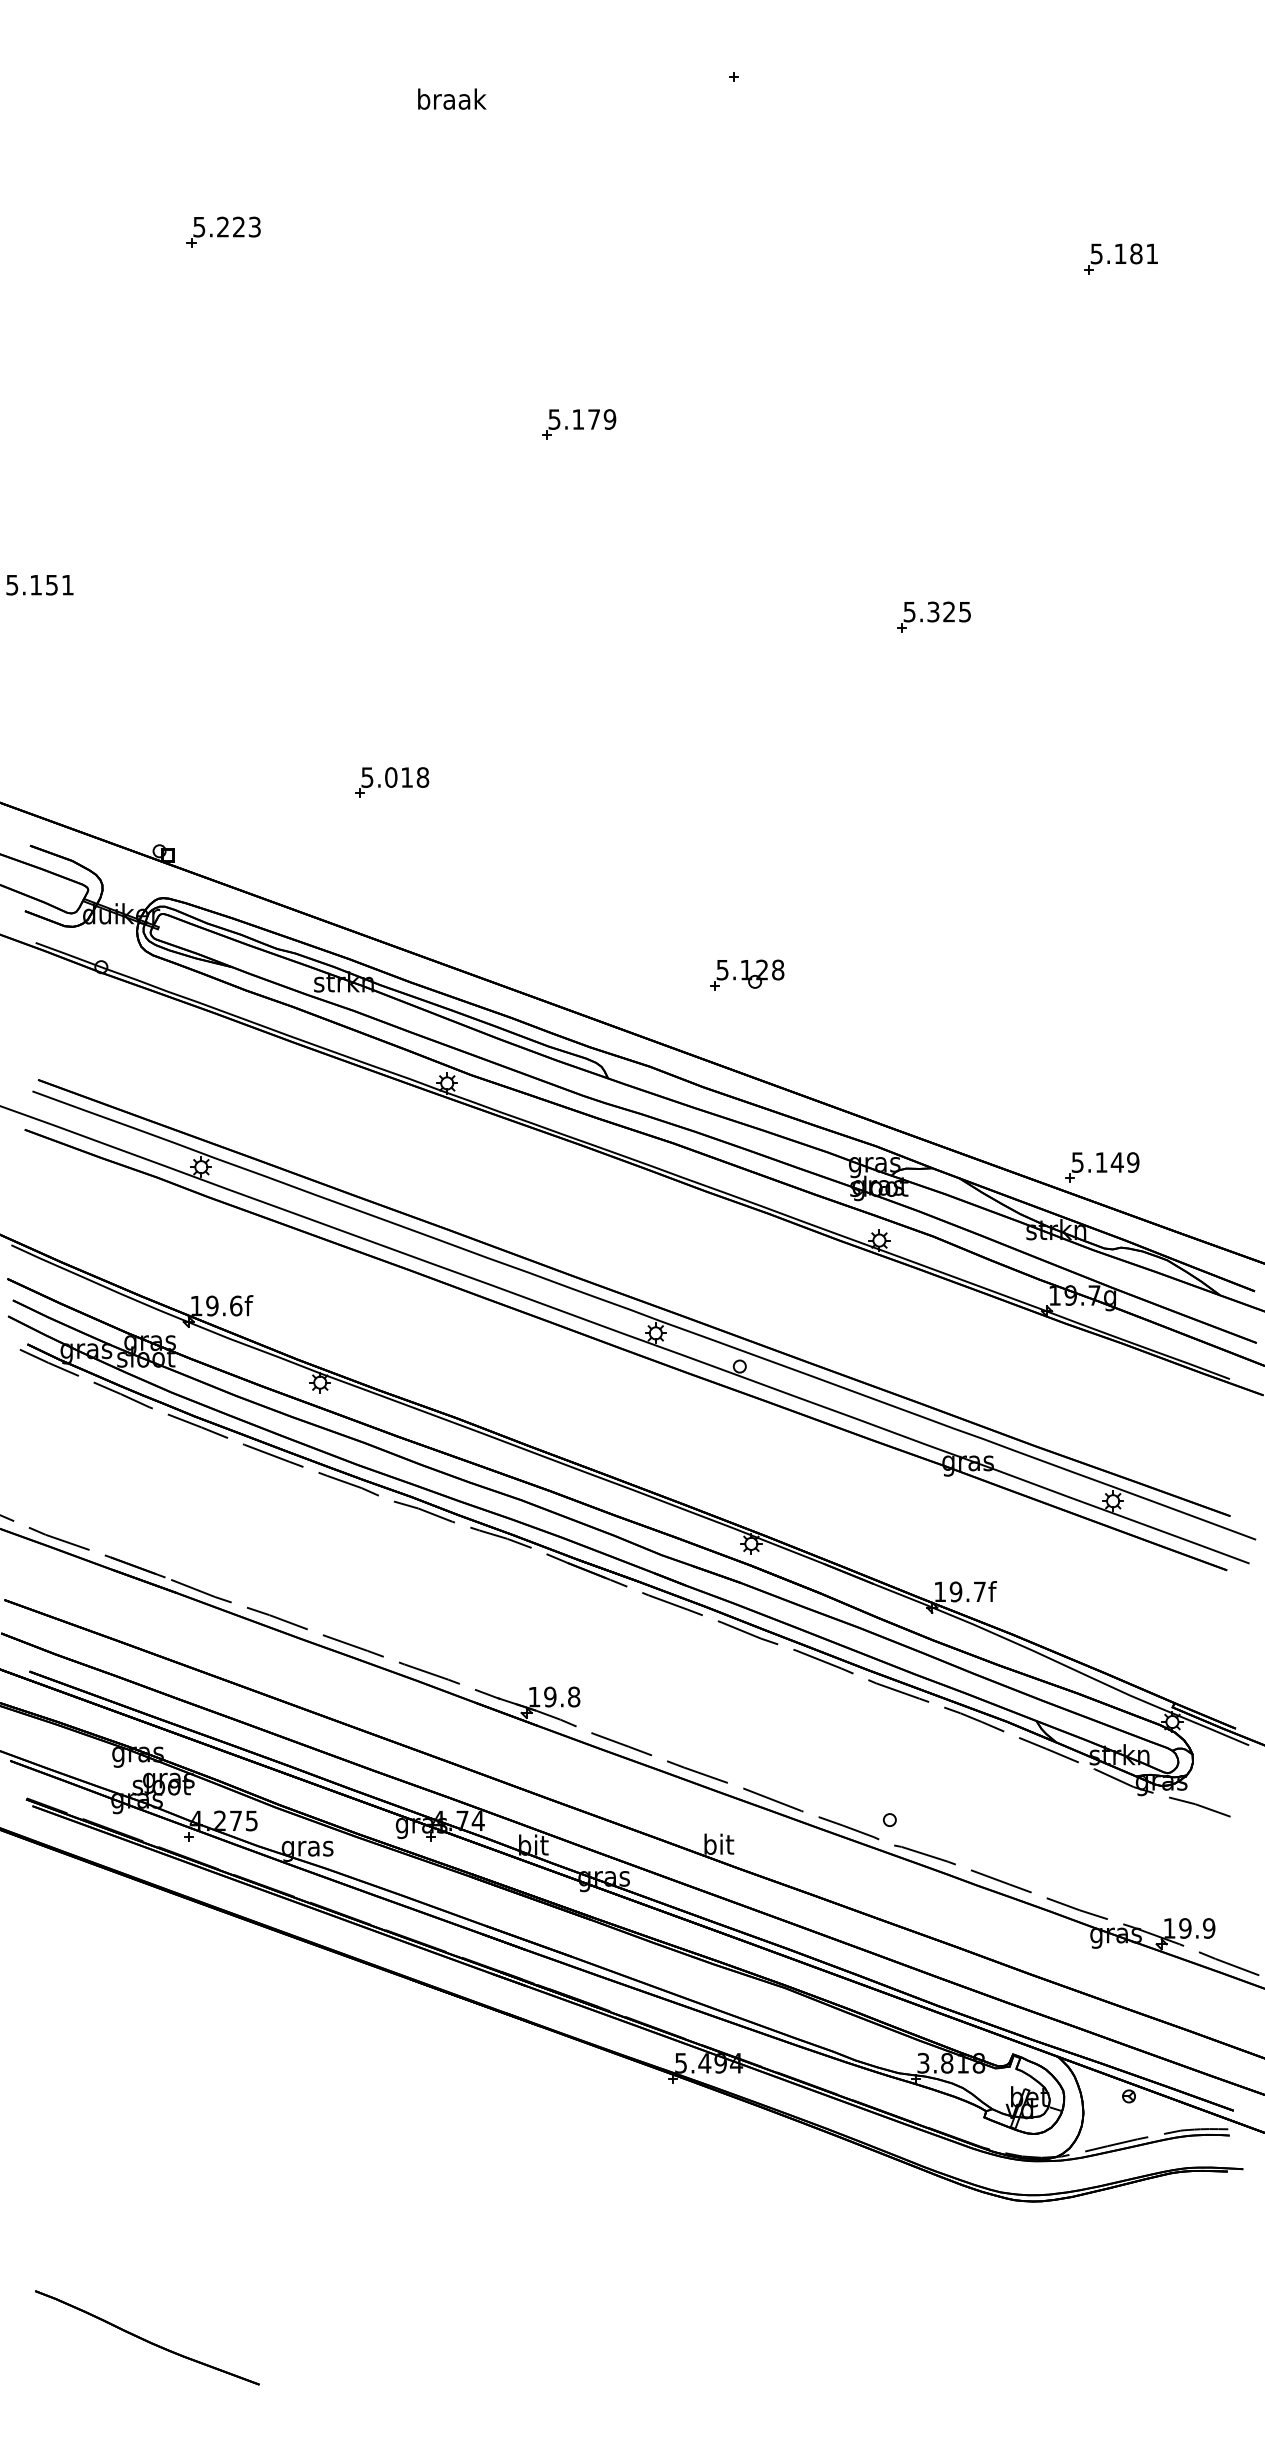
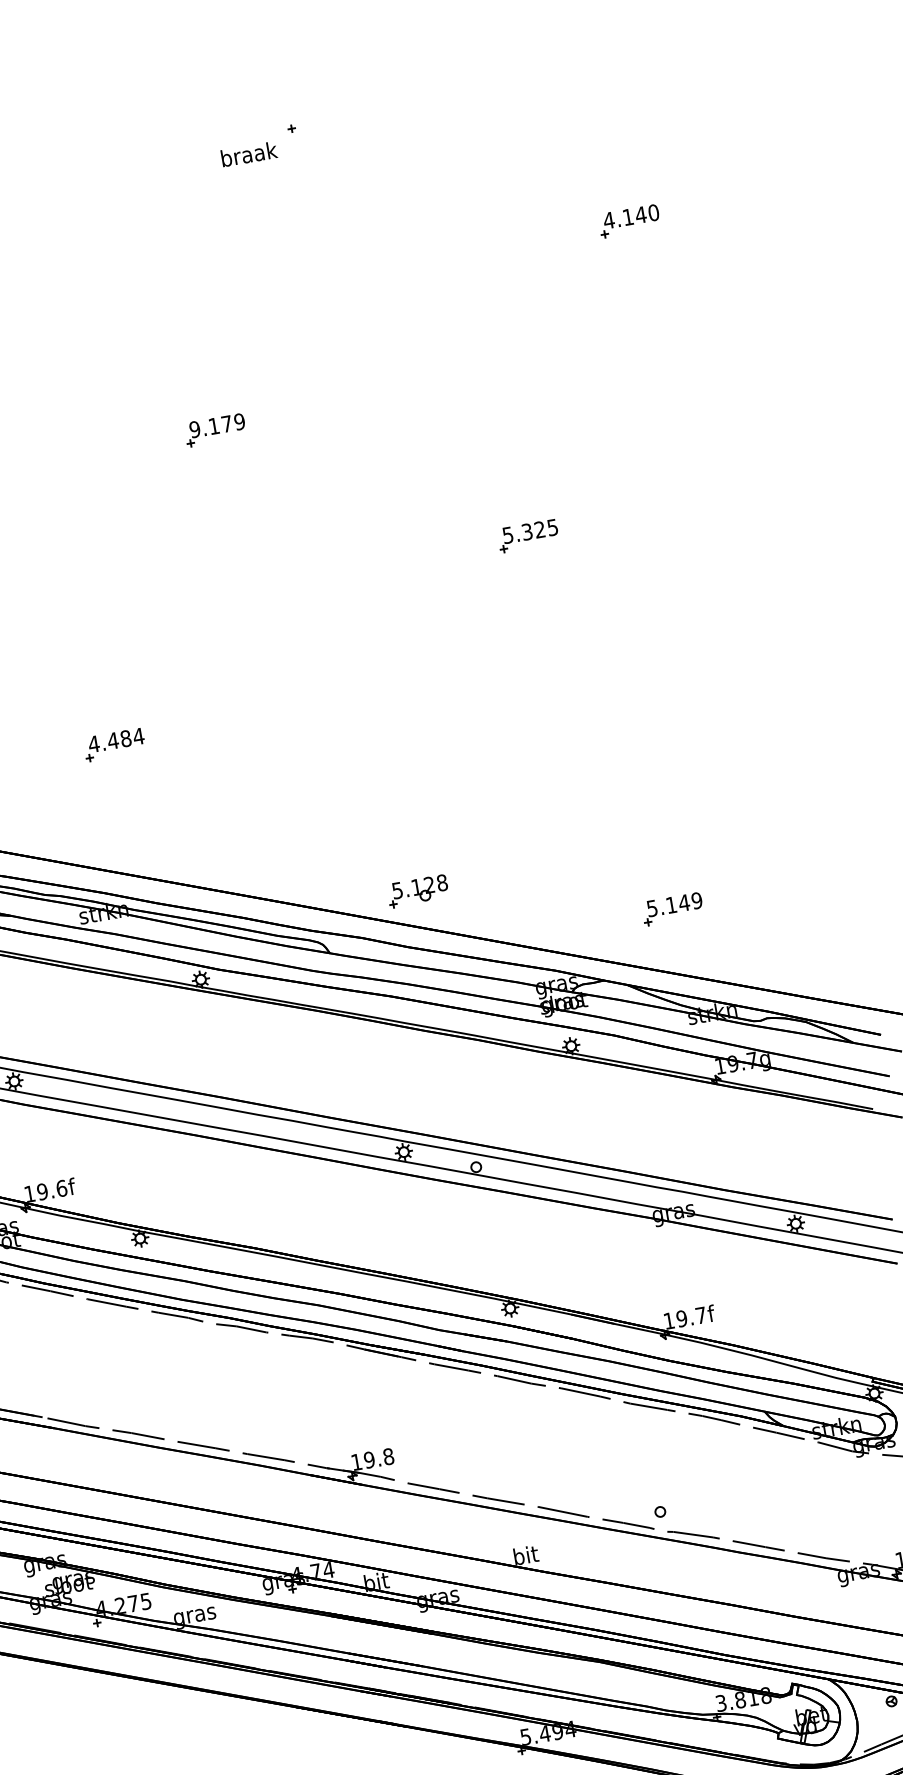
text: (452, 98) -> (249, 153), moved
text: (1124, 253) -> (631, 216), 5.181 -> 4.140
text: (554, 419) -> (194, 429), 5.179 -> 9.179
text: (394, 777) -> (115, 740), 5.018 -> 4.484
part: (747, 974) -> (418, 890), moved
part: (1102, 1167) -> (672, 909), moved

